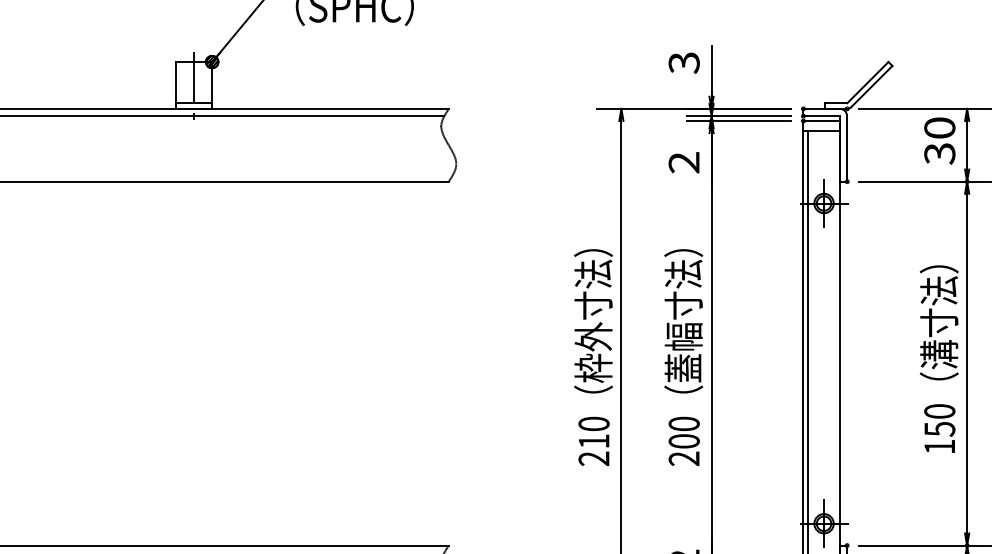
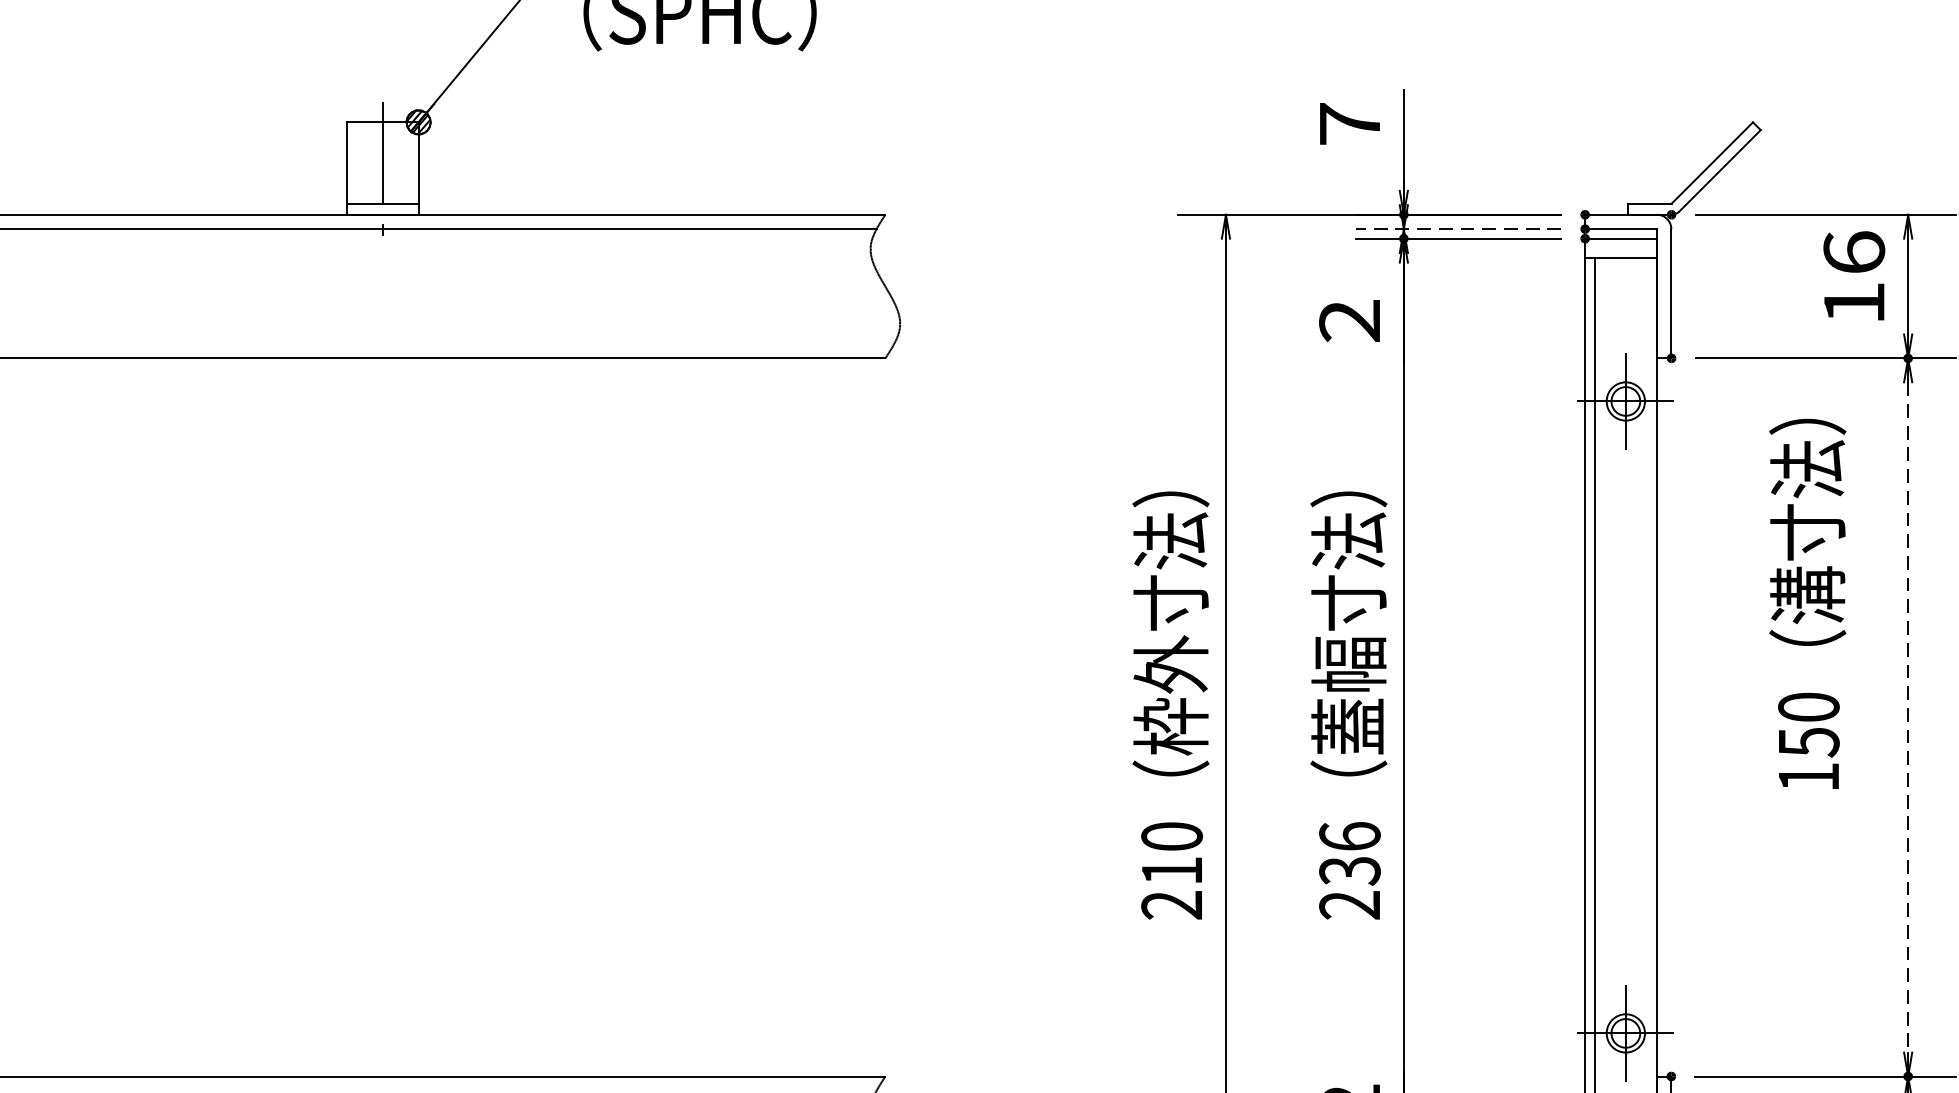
text: (683, 63) -> (1348, 125), 3 -> 7
line: (738, 116) -> (1457, 229), solid -> dashed
text: (939, 140) -> (1853, 277), 30 -> 16
text: (938, 358) -> (1806, 602), moved
line: (967, 363) -> (1908, 717), solid -> dashed
text: (683, 432) -> (1348, 853), 200 -> 236

